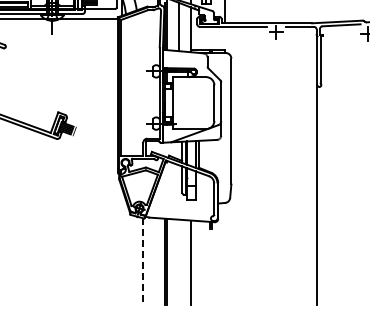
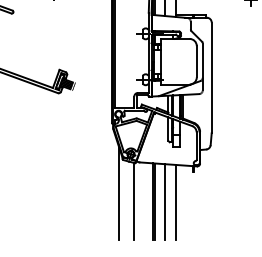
line: (126, 252) -> (119, 193), added
line: (142, 261) -> (133, 200), dashed -> solid
line: (178, 262) -> (165, 201), added

